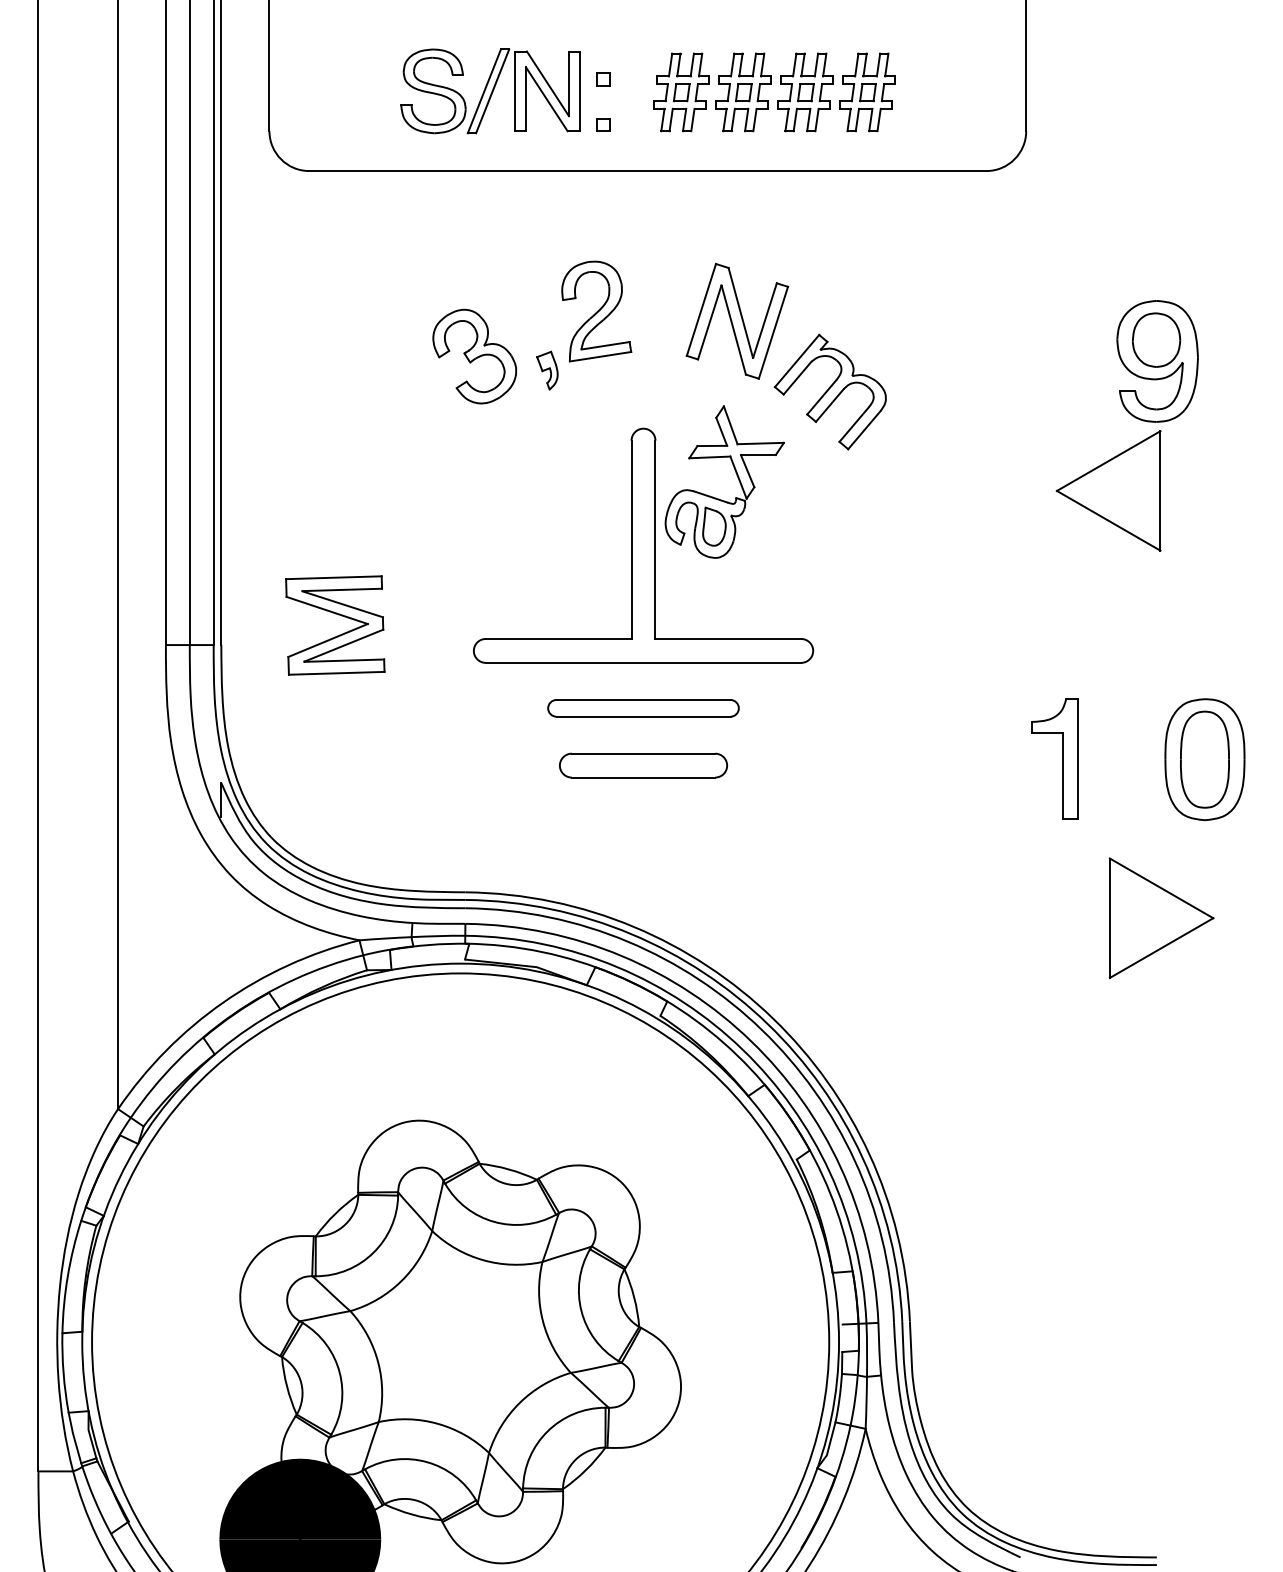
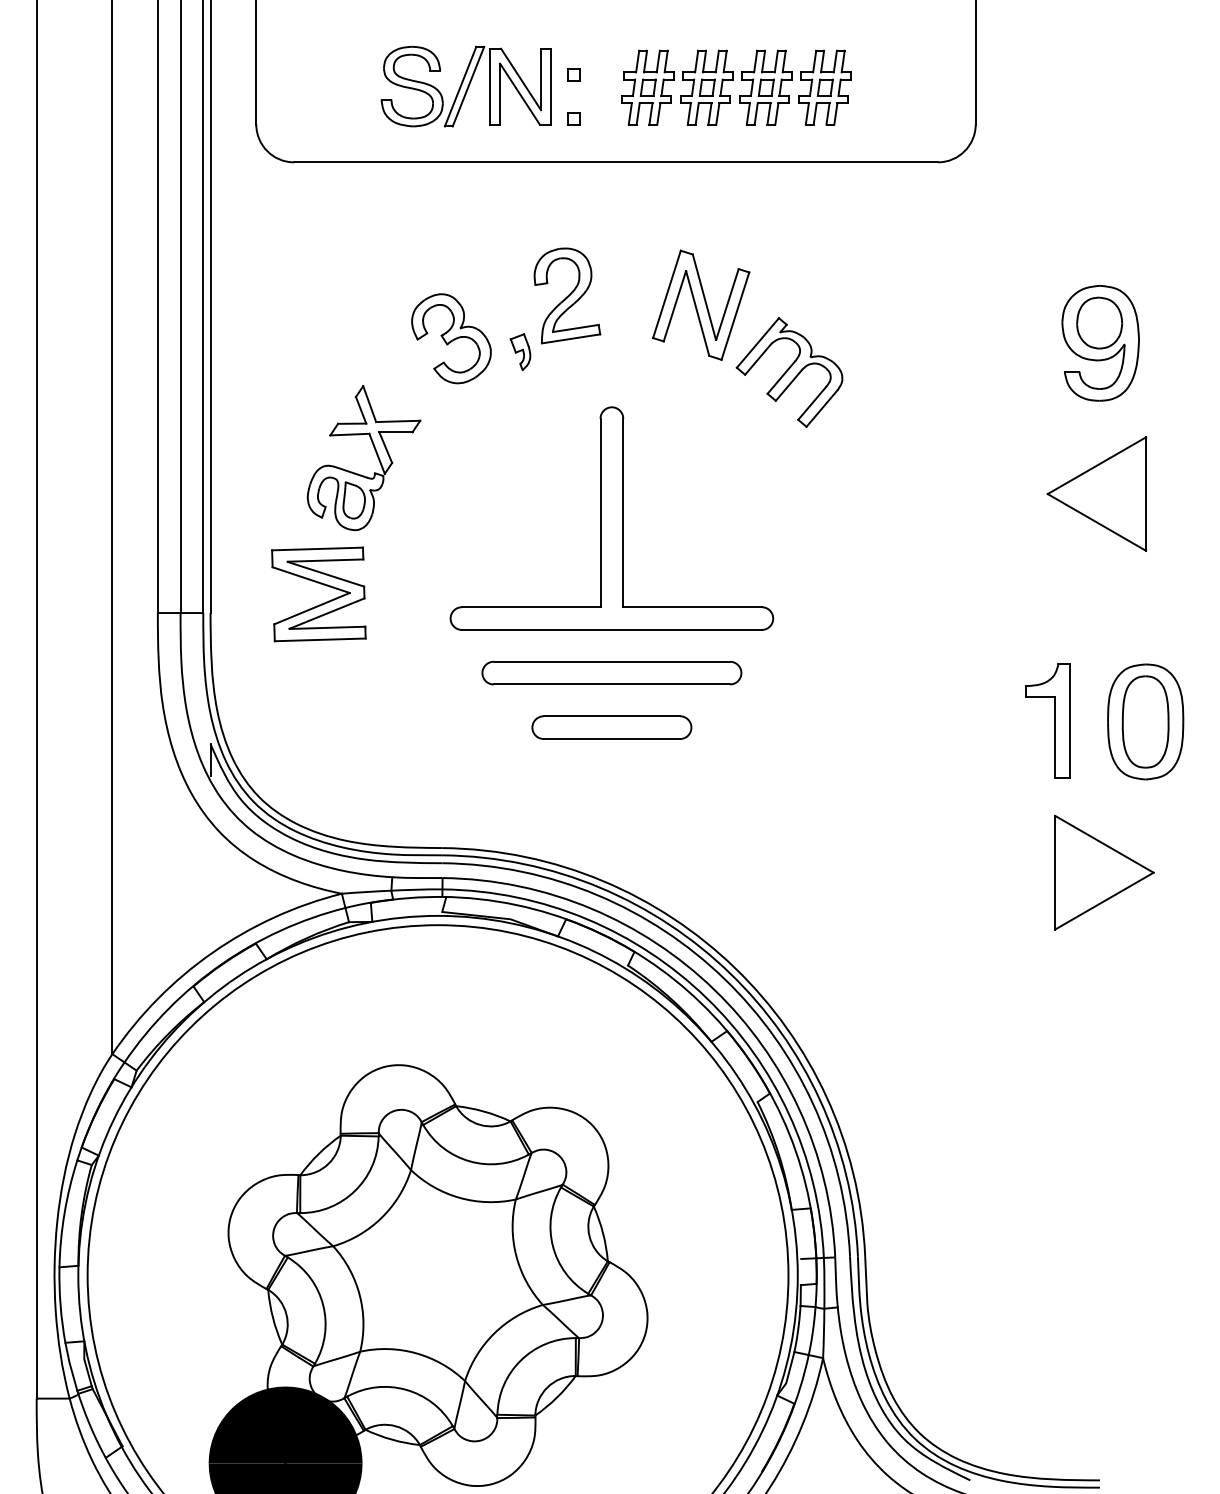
part: (737, 478) -> (376, 454), moved
part: (1108, 490) -> (1096, 493), moved
part: (643, 708) -> (611, 673), size x1.43
part: (1062, 758) -> (1054, 720), moved

